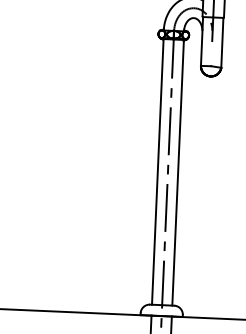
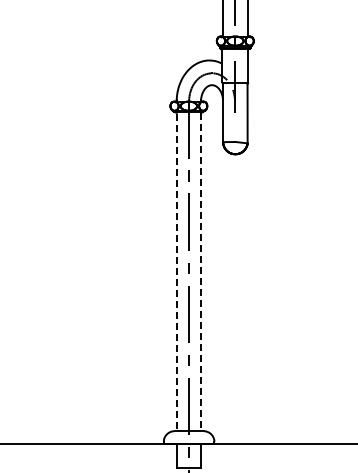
line: (157, 173) -> (176, 273), solid -> dashed
line: (178, 173) -> (201, 272), solid -> dashed

